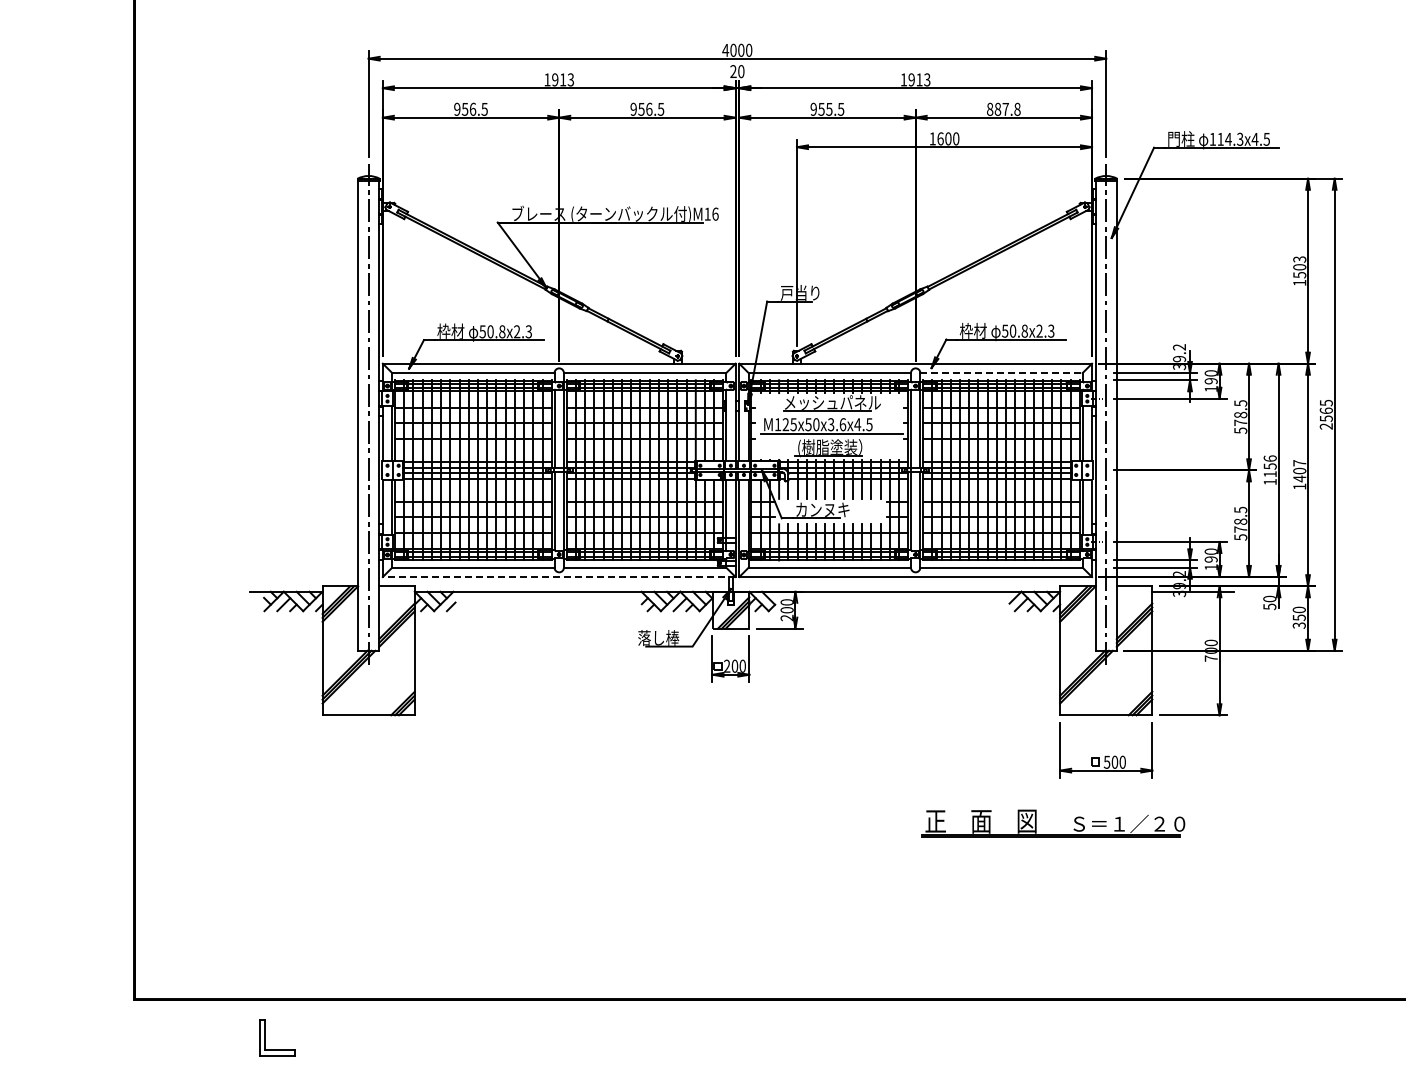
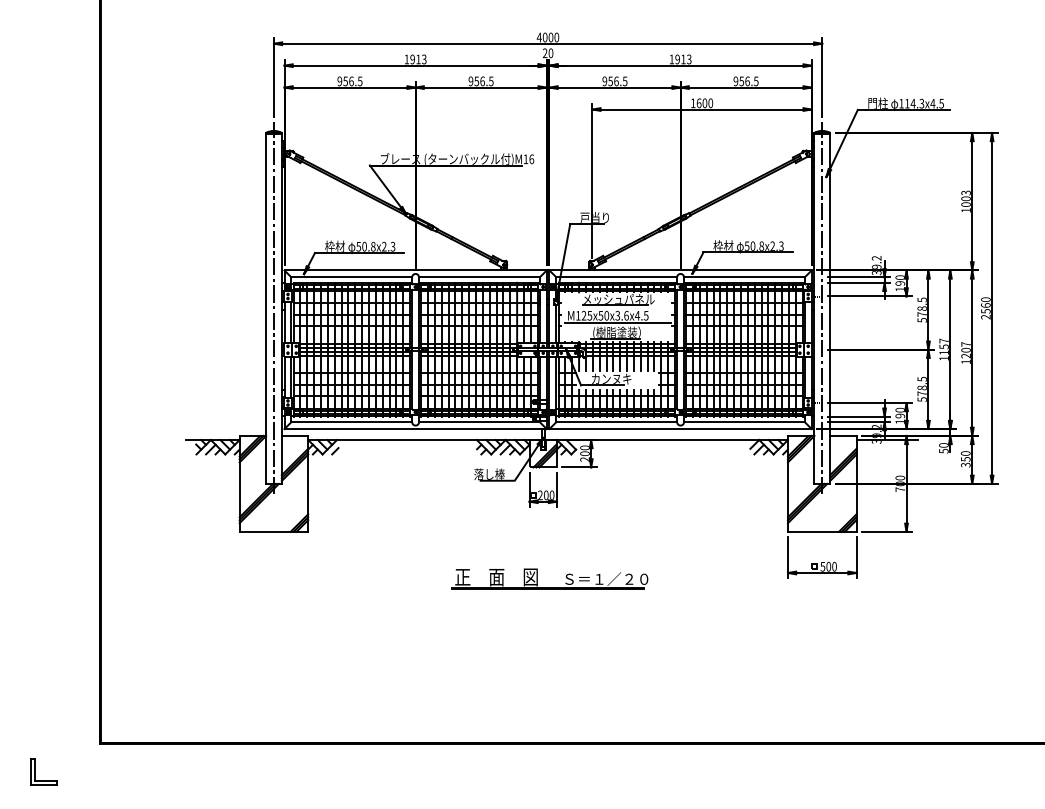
text: (829, 108) -> (616, 80), 955.5 -> 956.5
text: (1003, 108) -> (745, 80), 887.8 -> 956.5
text: (1299, 275) -> (965, 204), 1503 -> 1003
line: (1002, 373) -> (745, 277), dashed -> solid
text: (1325, 402) -> (985, 299), 2565 -> 2560
text: (1269, 458) -> (943, 340), 1156 -> 1157
text: (1299, 478) -> (965, 355), 1407 -> 1207
line: (558, 577) -> (415, 429), dashed -> solid
part: (1053, 834) -> (550, 587), moved
part: (265, 1037) -> (35, 771), moved

